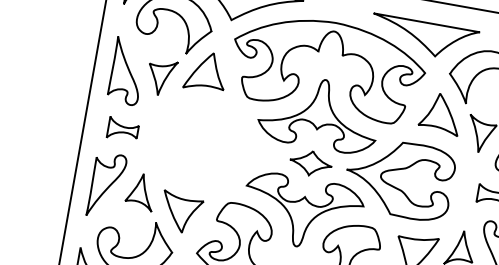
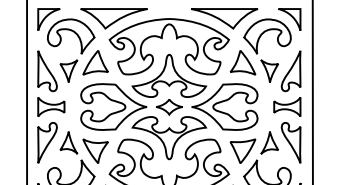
part: (123, 128) -> (51, 106), size x1.43
part: (222, 146) -> (113, 106), added

